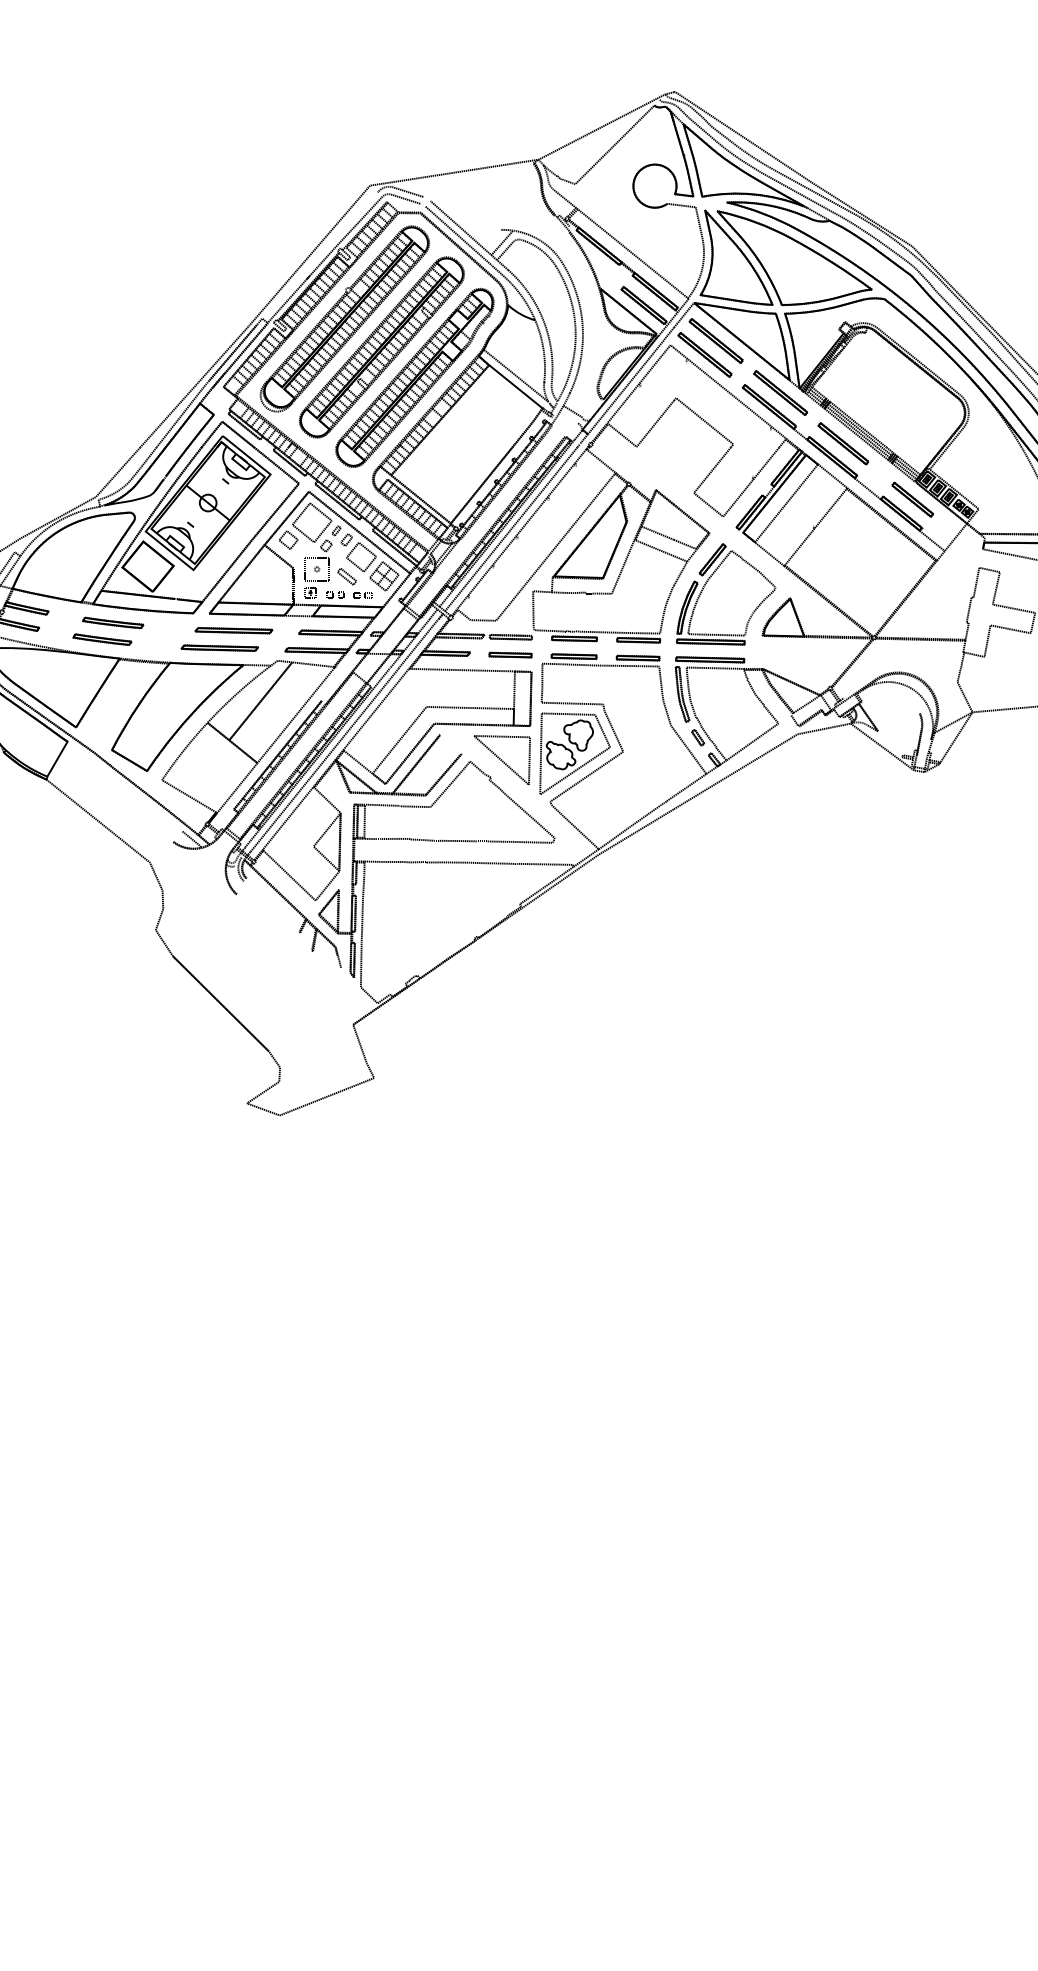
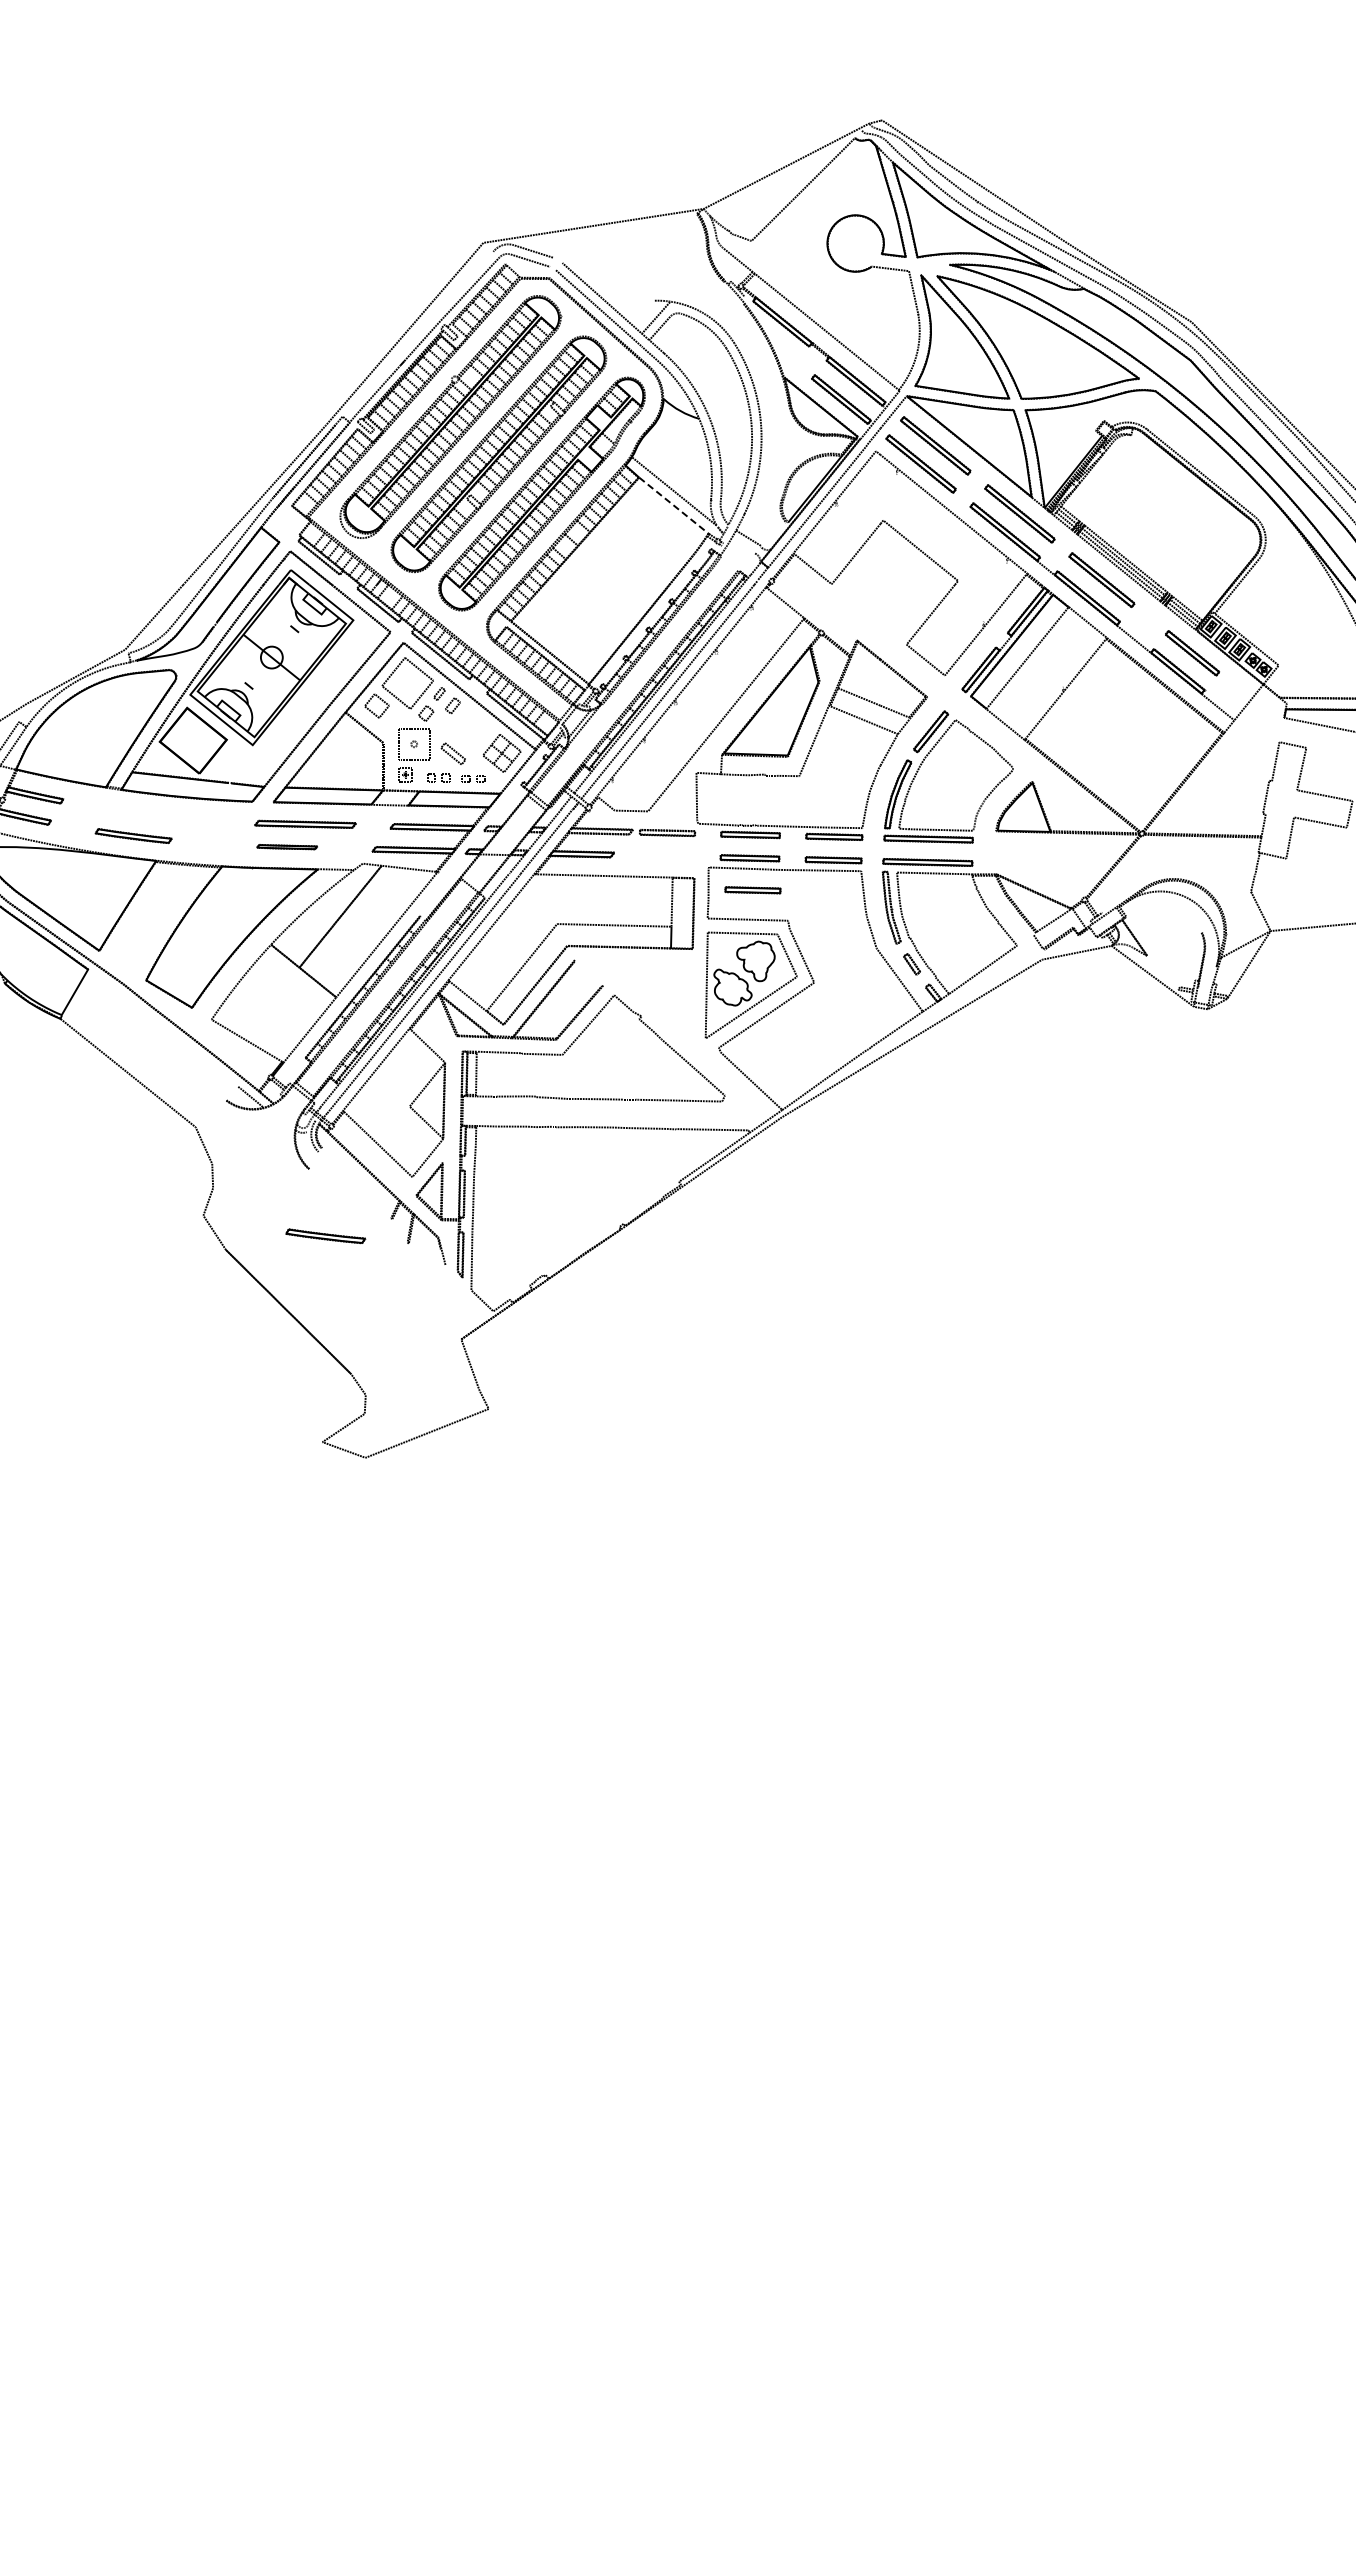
line: (516, 386) -> (674, 505), solid -> dashed
part: (360, 557) -> (471, 728), removed
part: (113, 623) -> (325, 1236), moved
part: (220, 647) -> (287, 846), size x0.6
part: (510, 655) -> (752, 890), moved
part: (502, 760) -> (656, 993), removed

